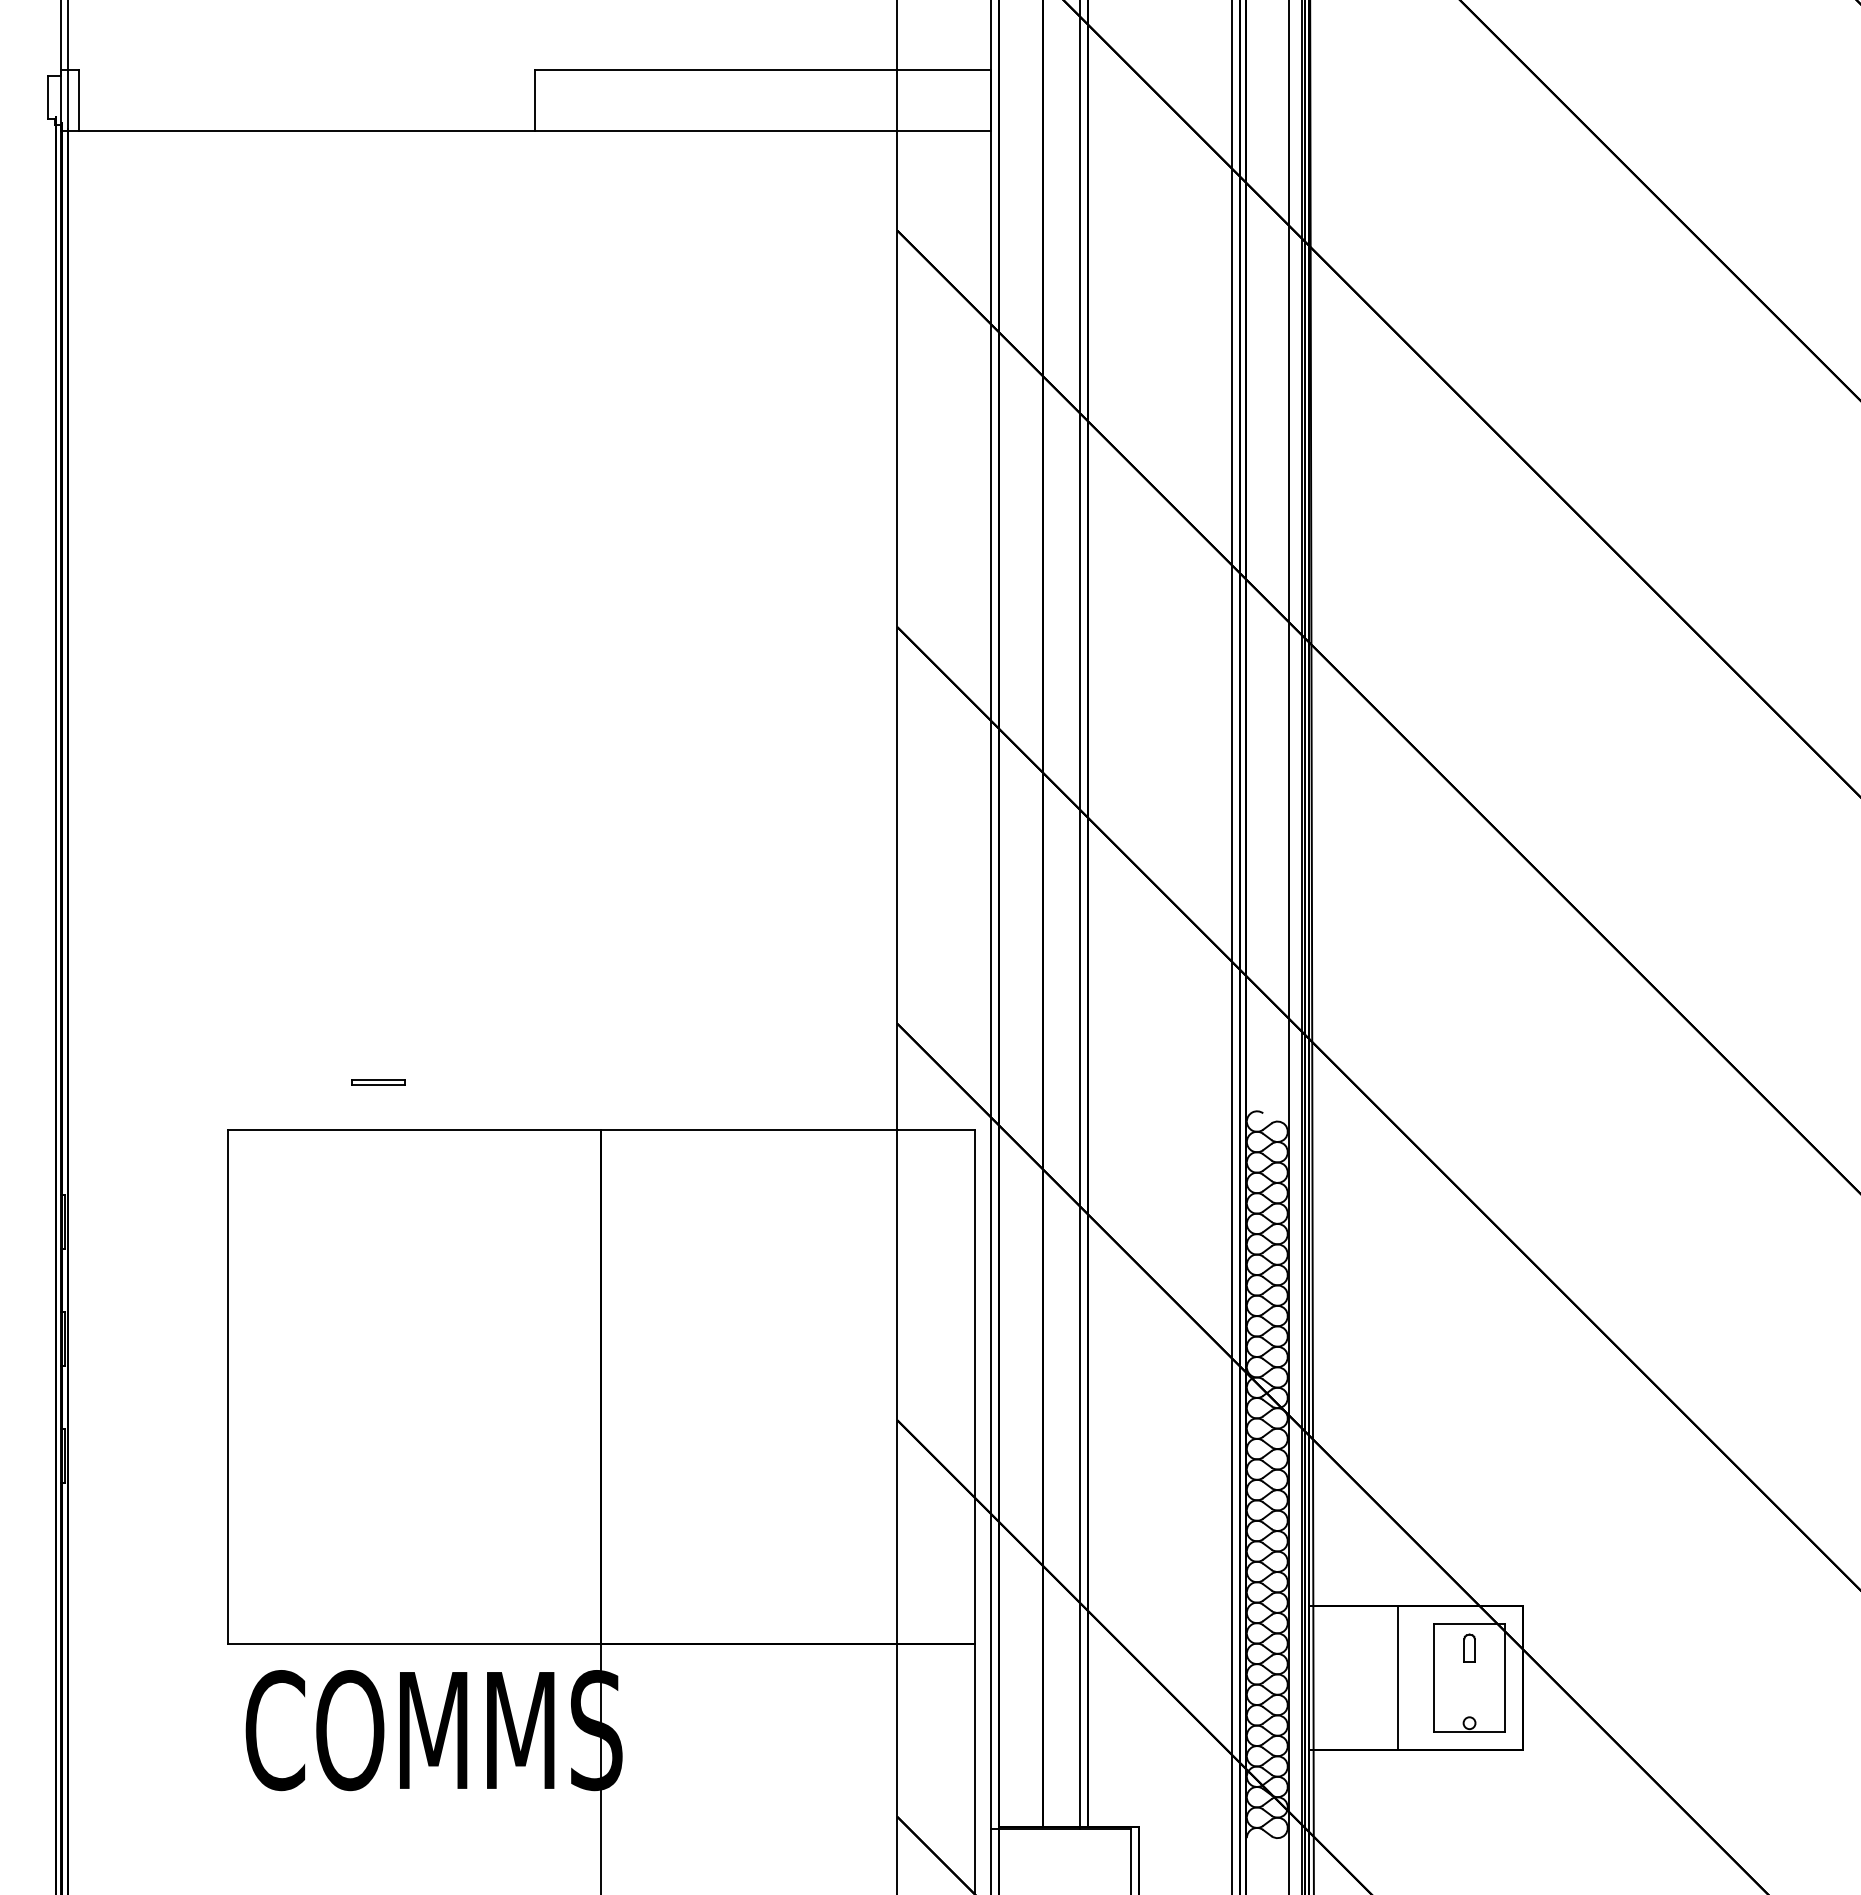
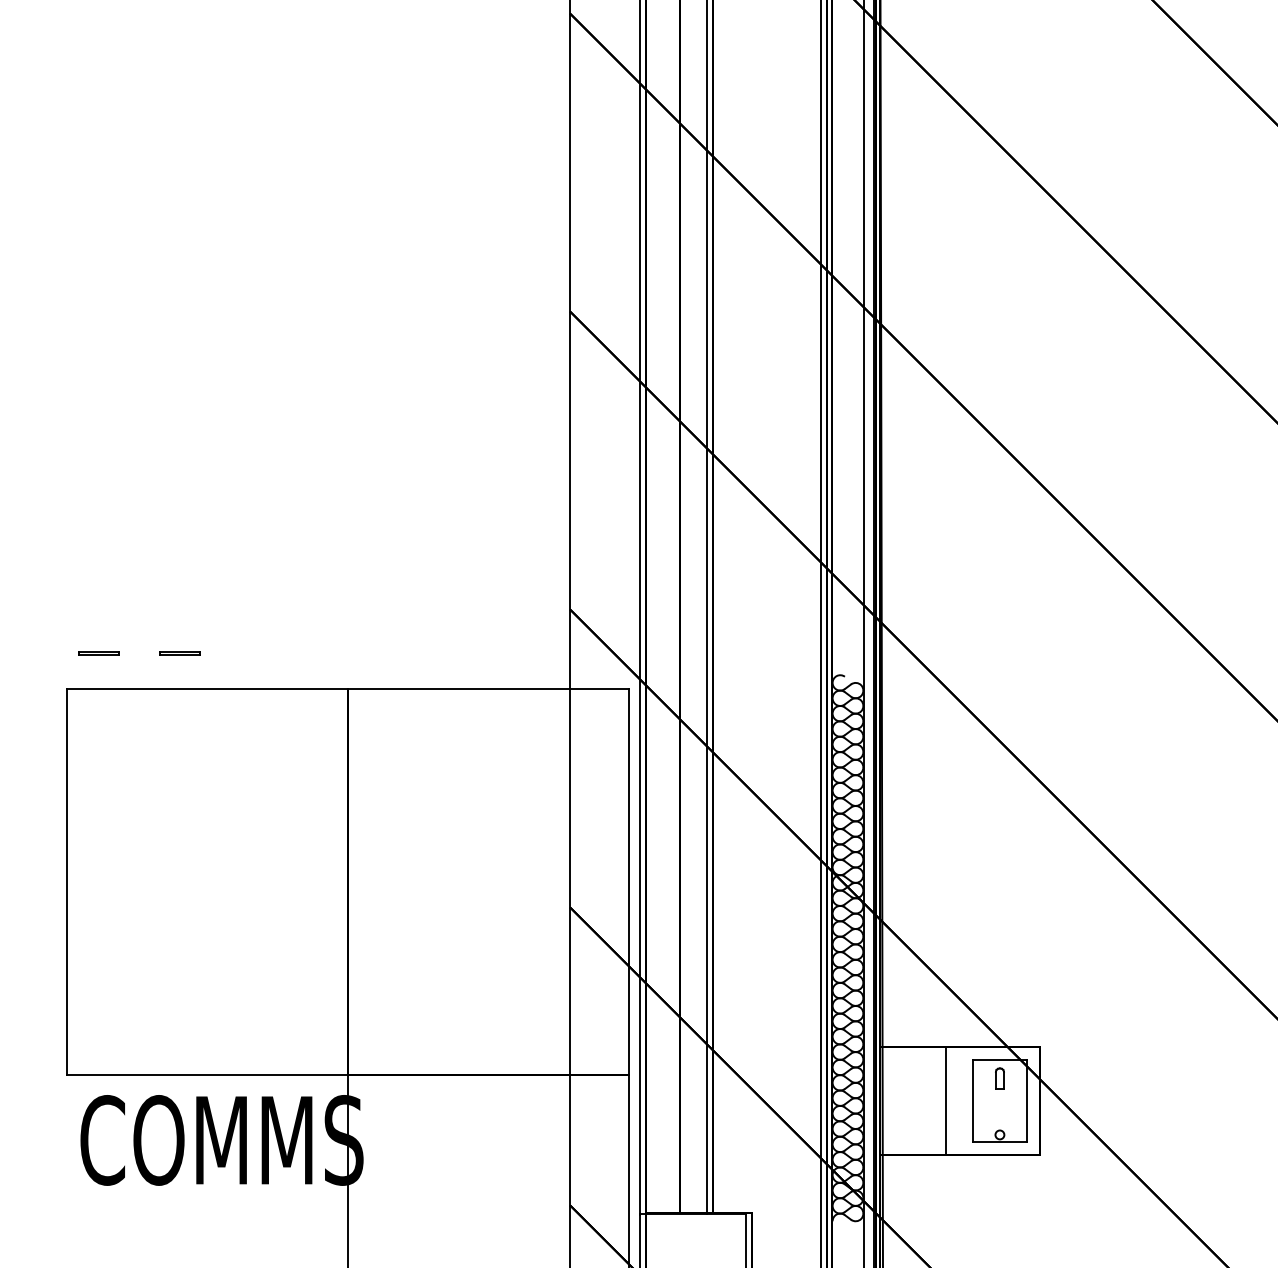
part: (269, 1082) -> (98, 653), added

